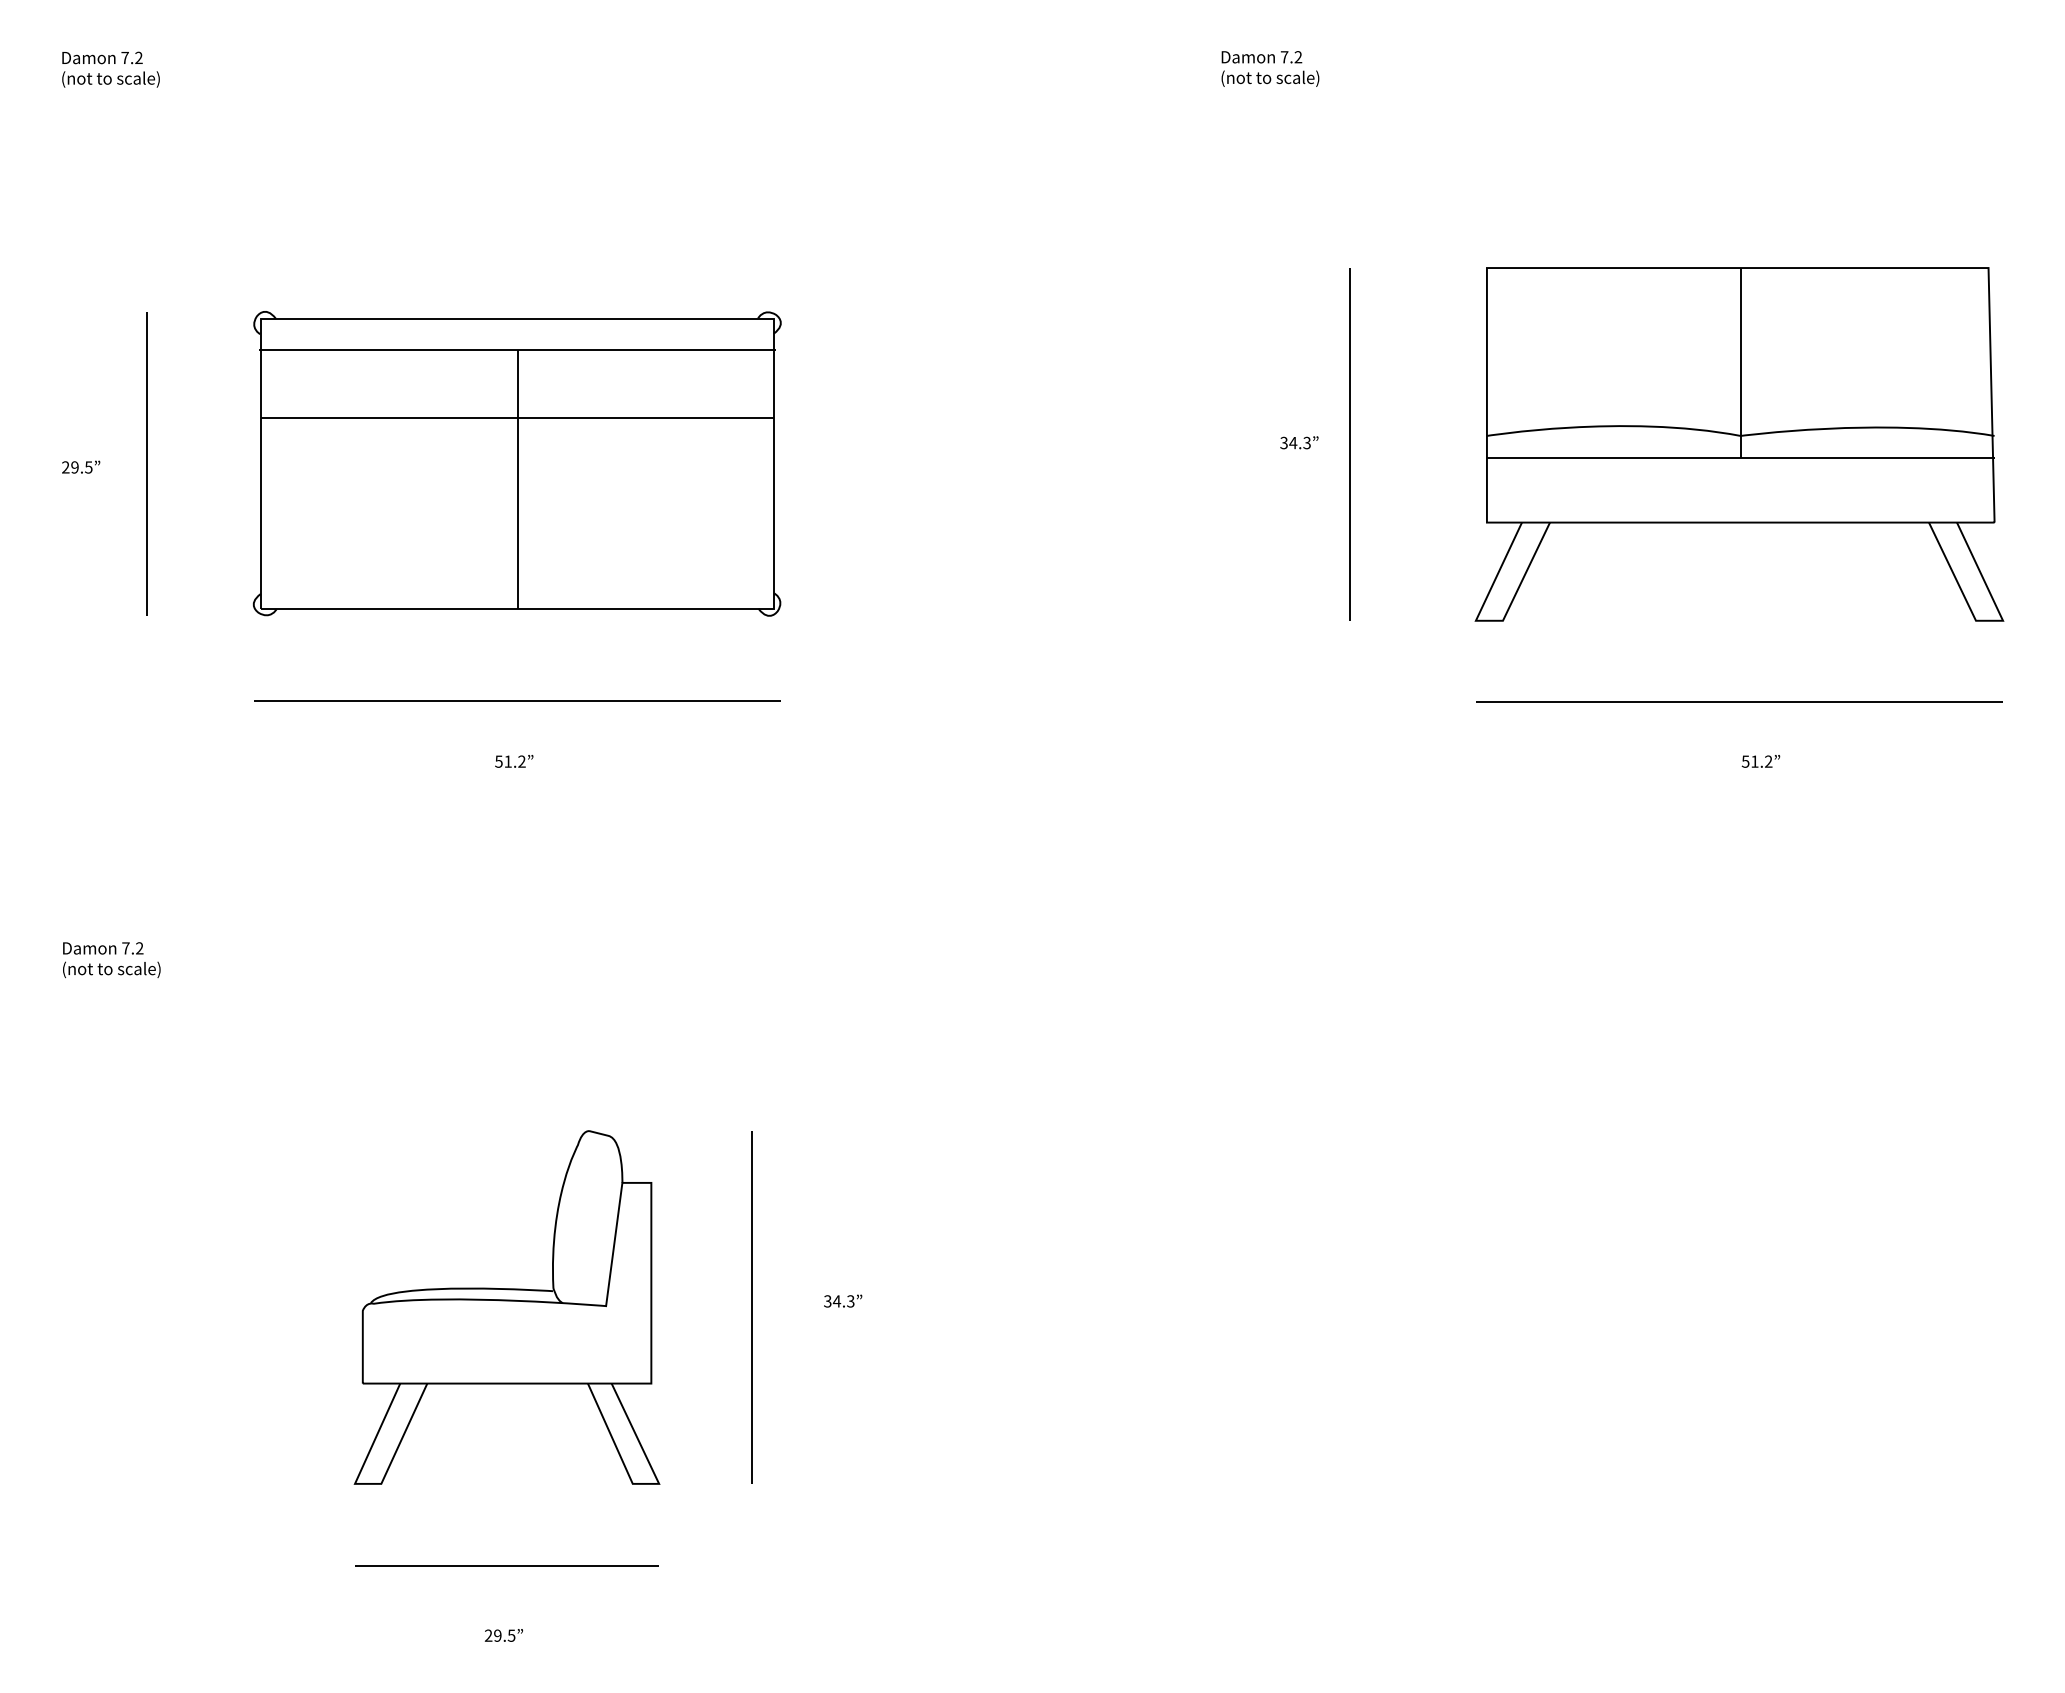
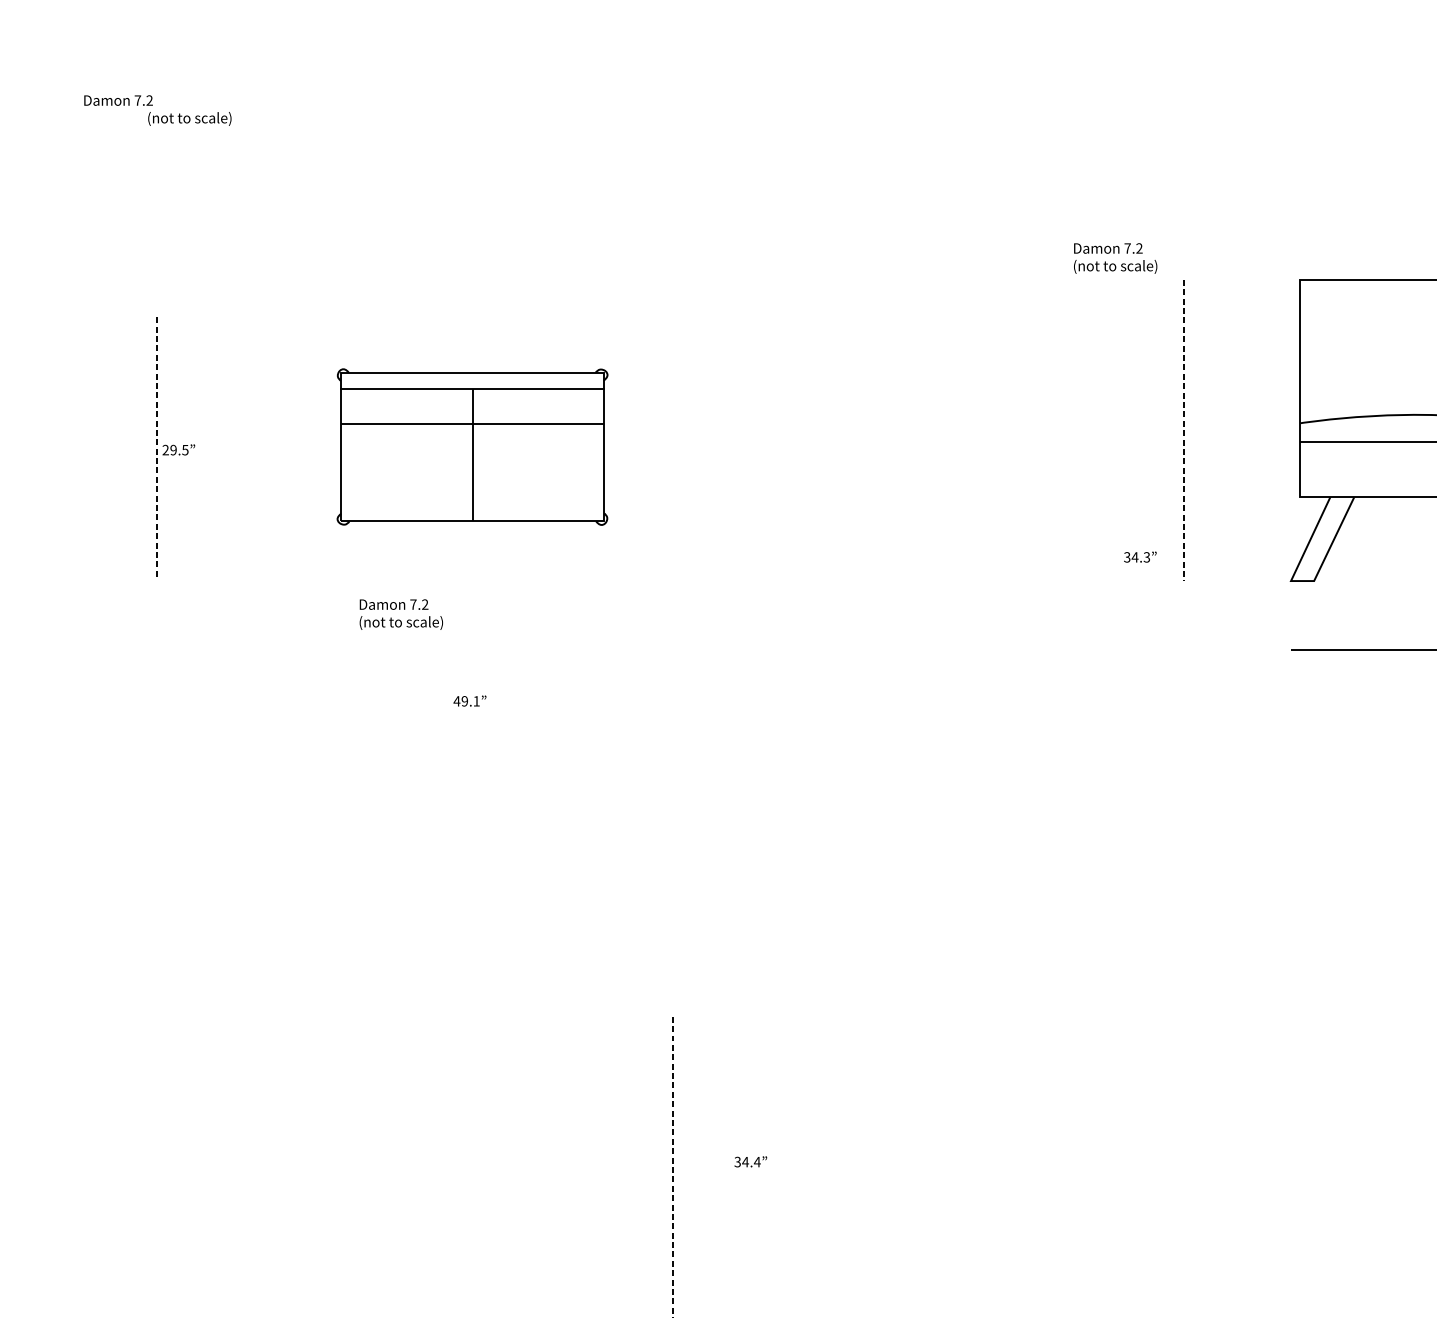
text: (1270, 68) -> (1115, 258), moved
text: (110, 79) -> (189, 118), moved
text: (1299, 442) -> (1140, 556), moved
line: (1350, 444) -> (1183, 430), solid -> dashed
part: (516, 463) -> (471, 446), size x0.6
line: (147, 464) -> (156, 447), solid -> dashed
text: (81, 466) -> (179, 449), moved
line: (517, 700) -> (472, 649), removed
text: (509, 761) -> (466, 701), 51.2 -> 49.1
text: (111, 960) -> (401, 614), moved
text: (850, 1301) -> (757, 1162), 34.3 -> 34.4
part: (506, 1307) -> (463, 1167), removed
line: (752, 1308) -> (673, 1168), solid -> dashed

